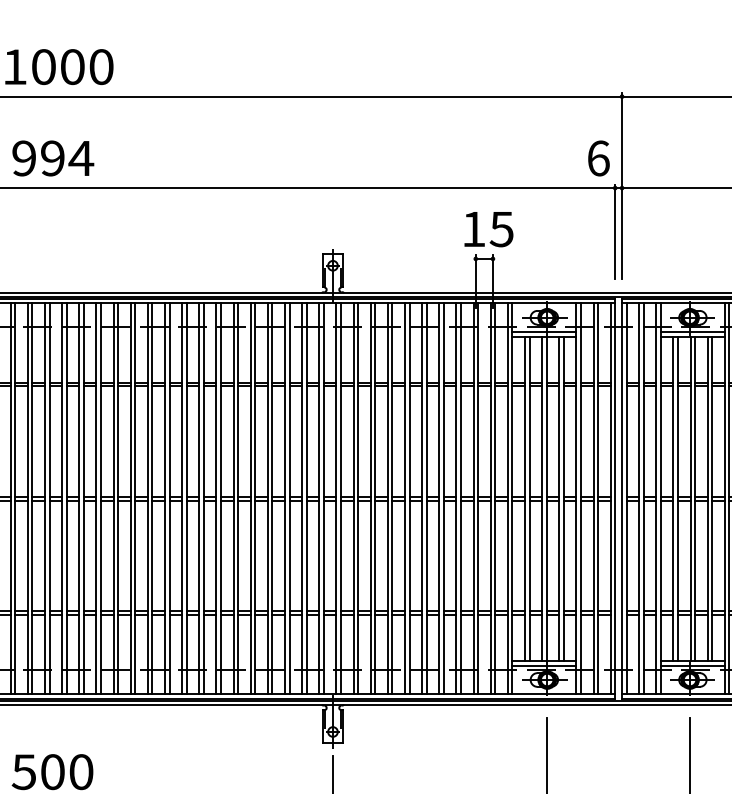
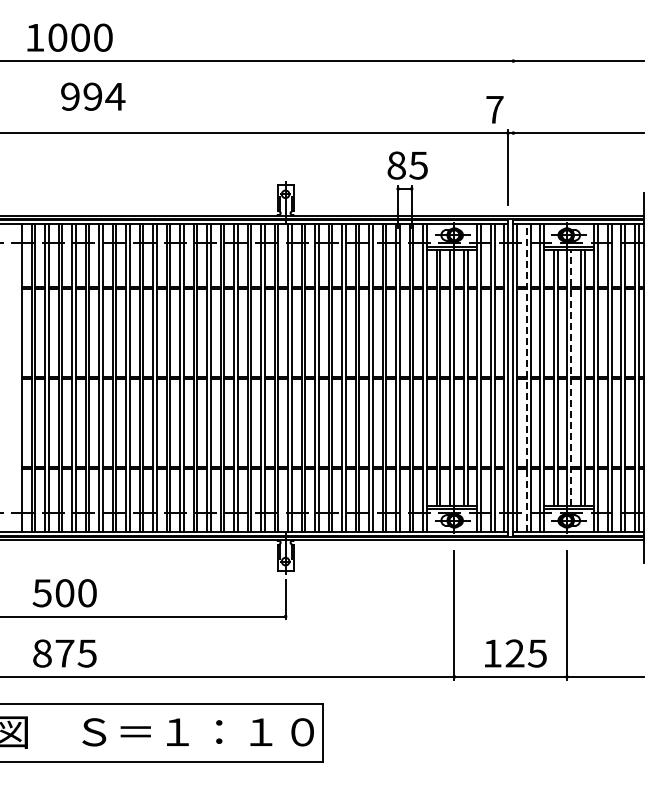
text: (53, 158) -> (93, 96), moved
text: (598, 158) -> (494, 109), 6 -> 7
line: (622, 186) -> (513, 131), removed
text: (473, 229) -> (396, 165), 15 -> 85
line: (638, 498) -> (526, 377), solid -> dashed
line: (695, 498) -> (571, 377), solid -> dashed

